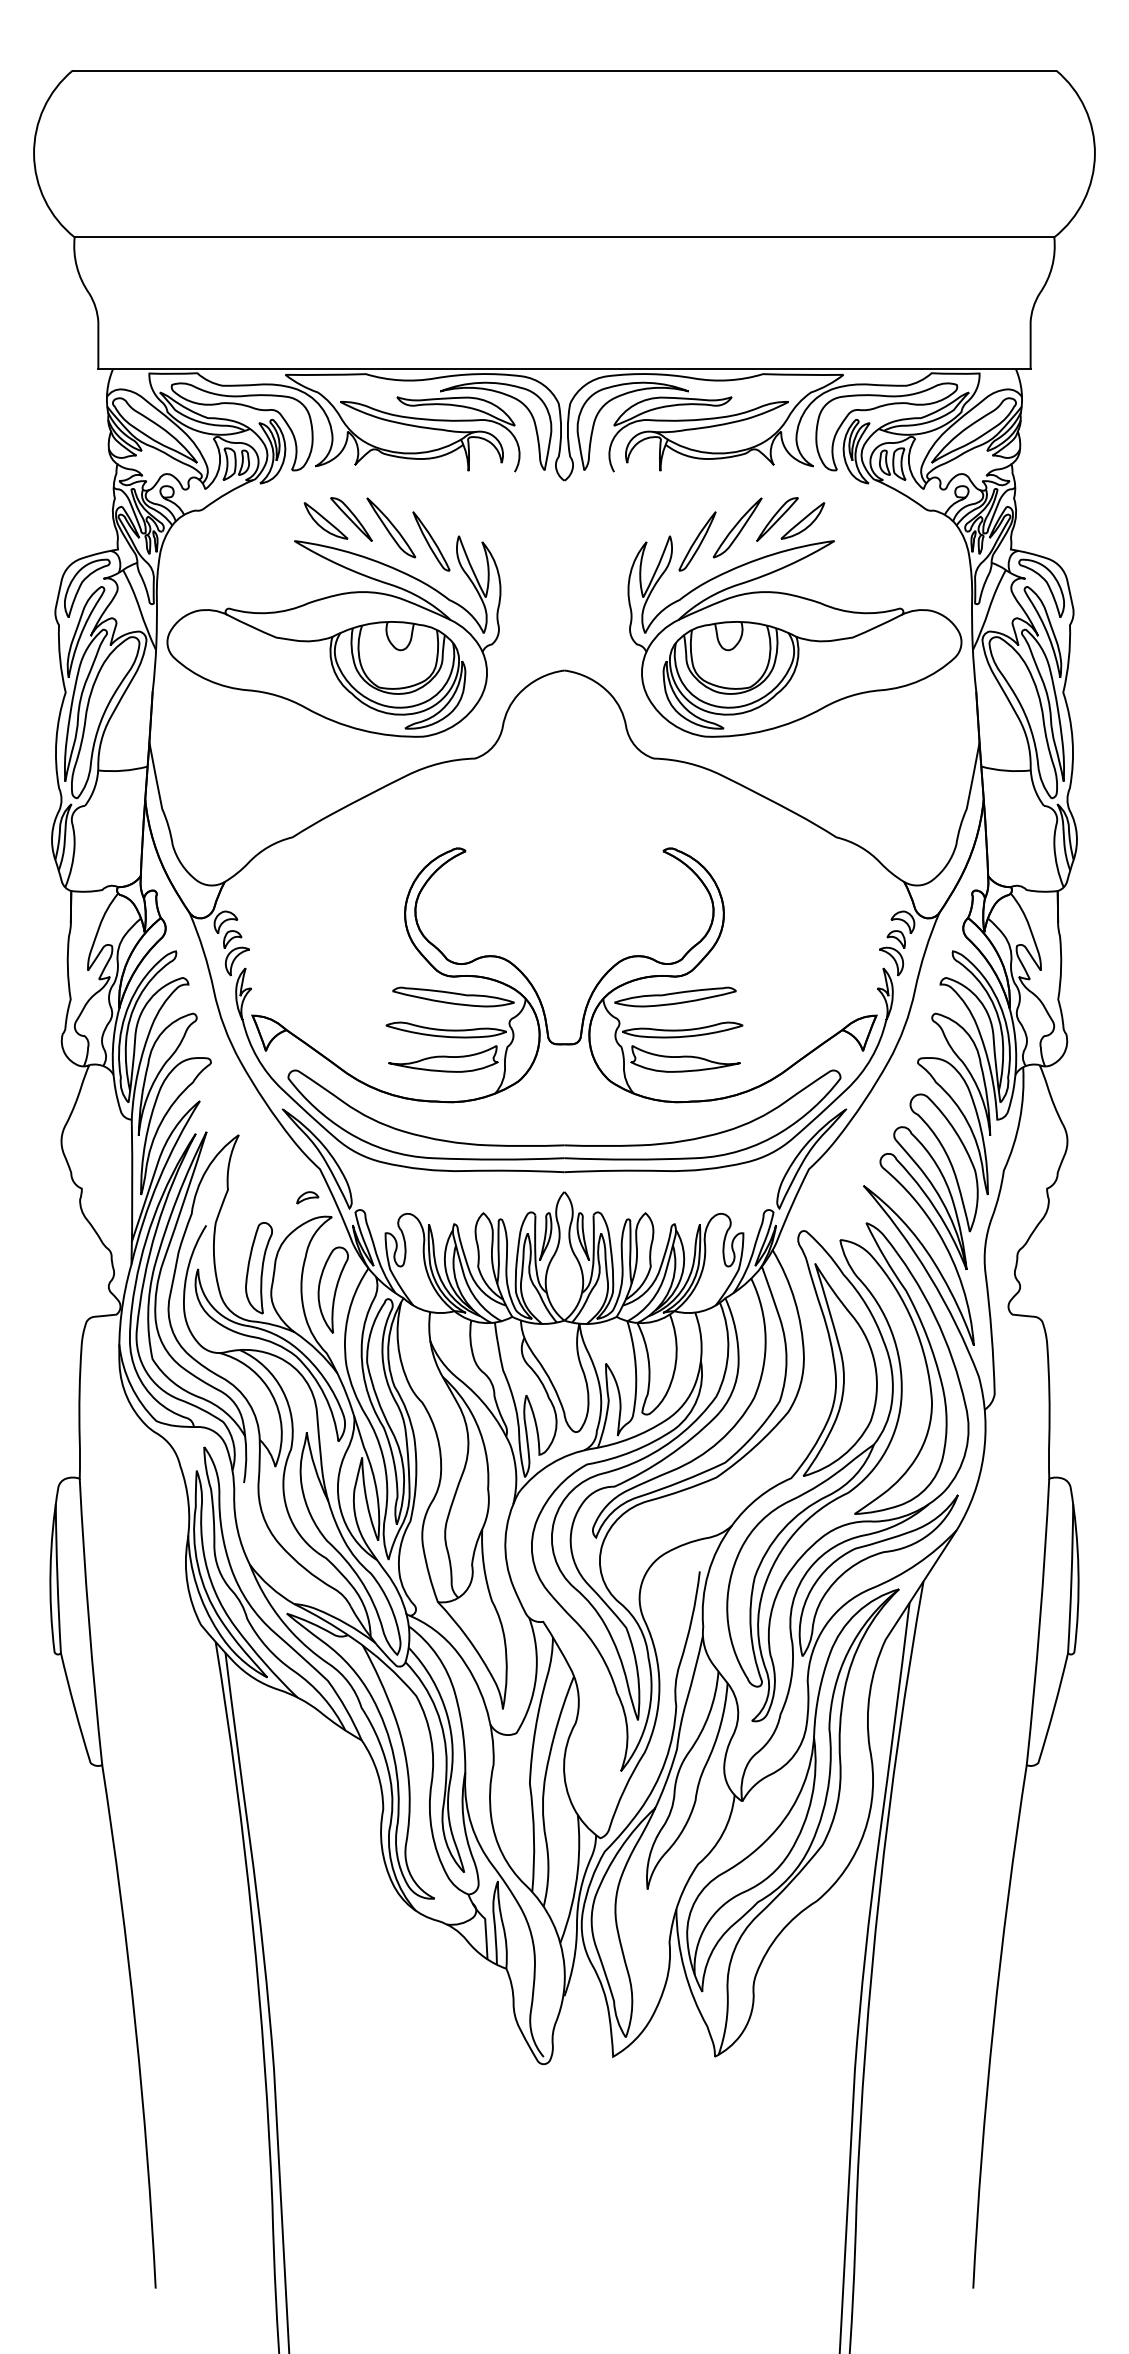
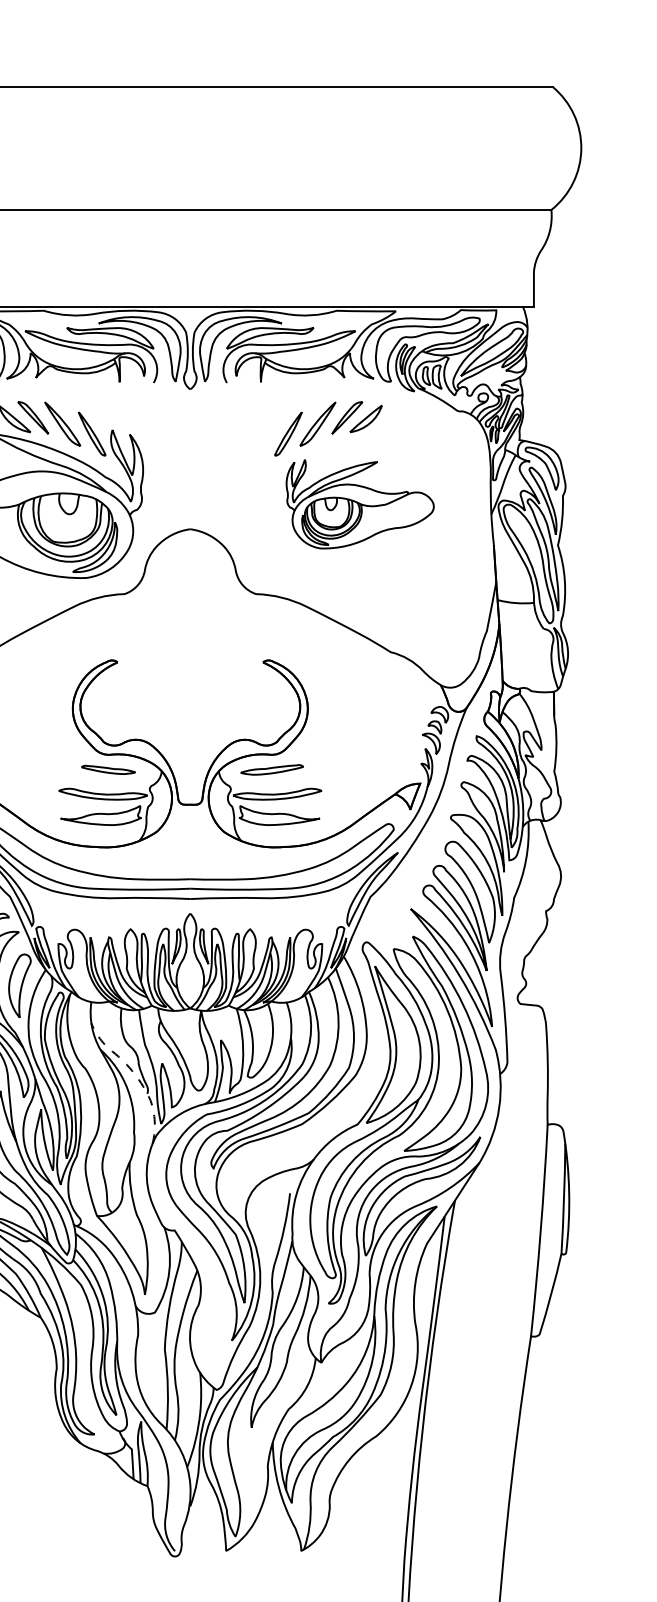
part: (794, 636) -> (359, 504), size x0.6
part: (453, 996) -> (108, 769), size x0.6
part: (675, 996) -> (272, 769), size x0.7
line: (490, 1411) -> (135, 1075), solid -> dashed

